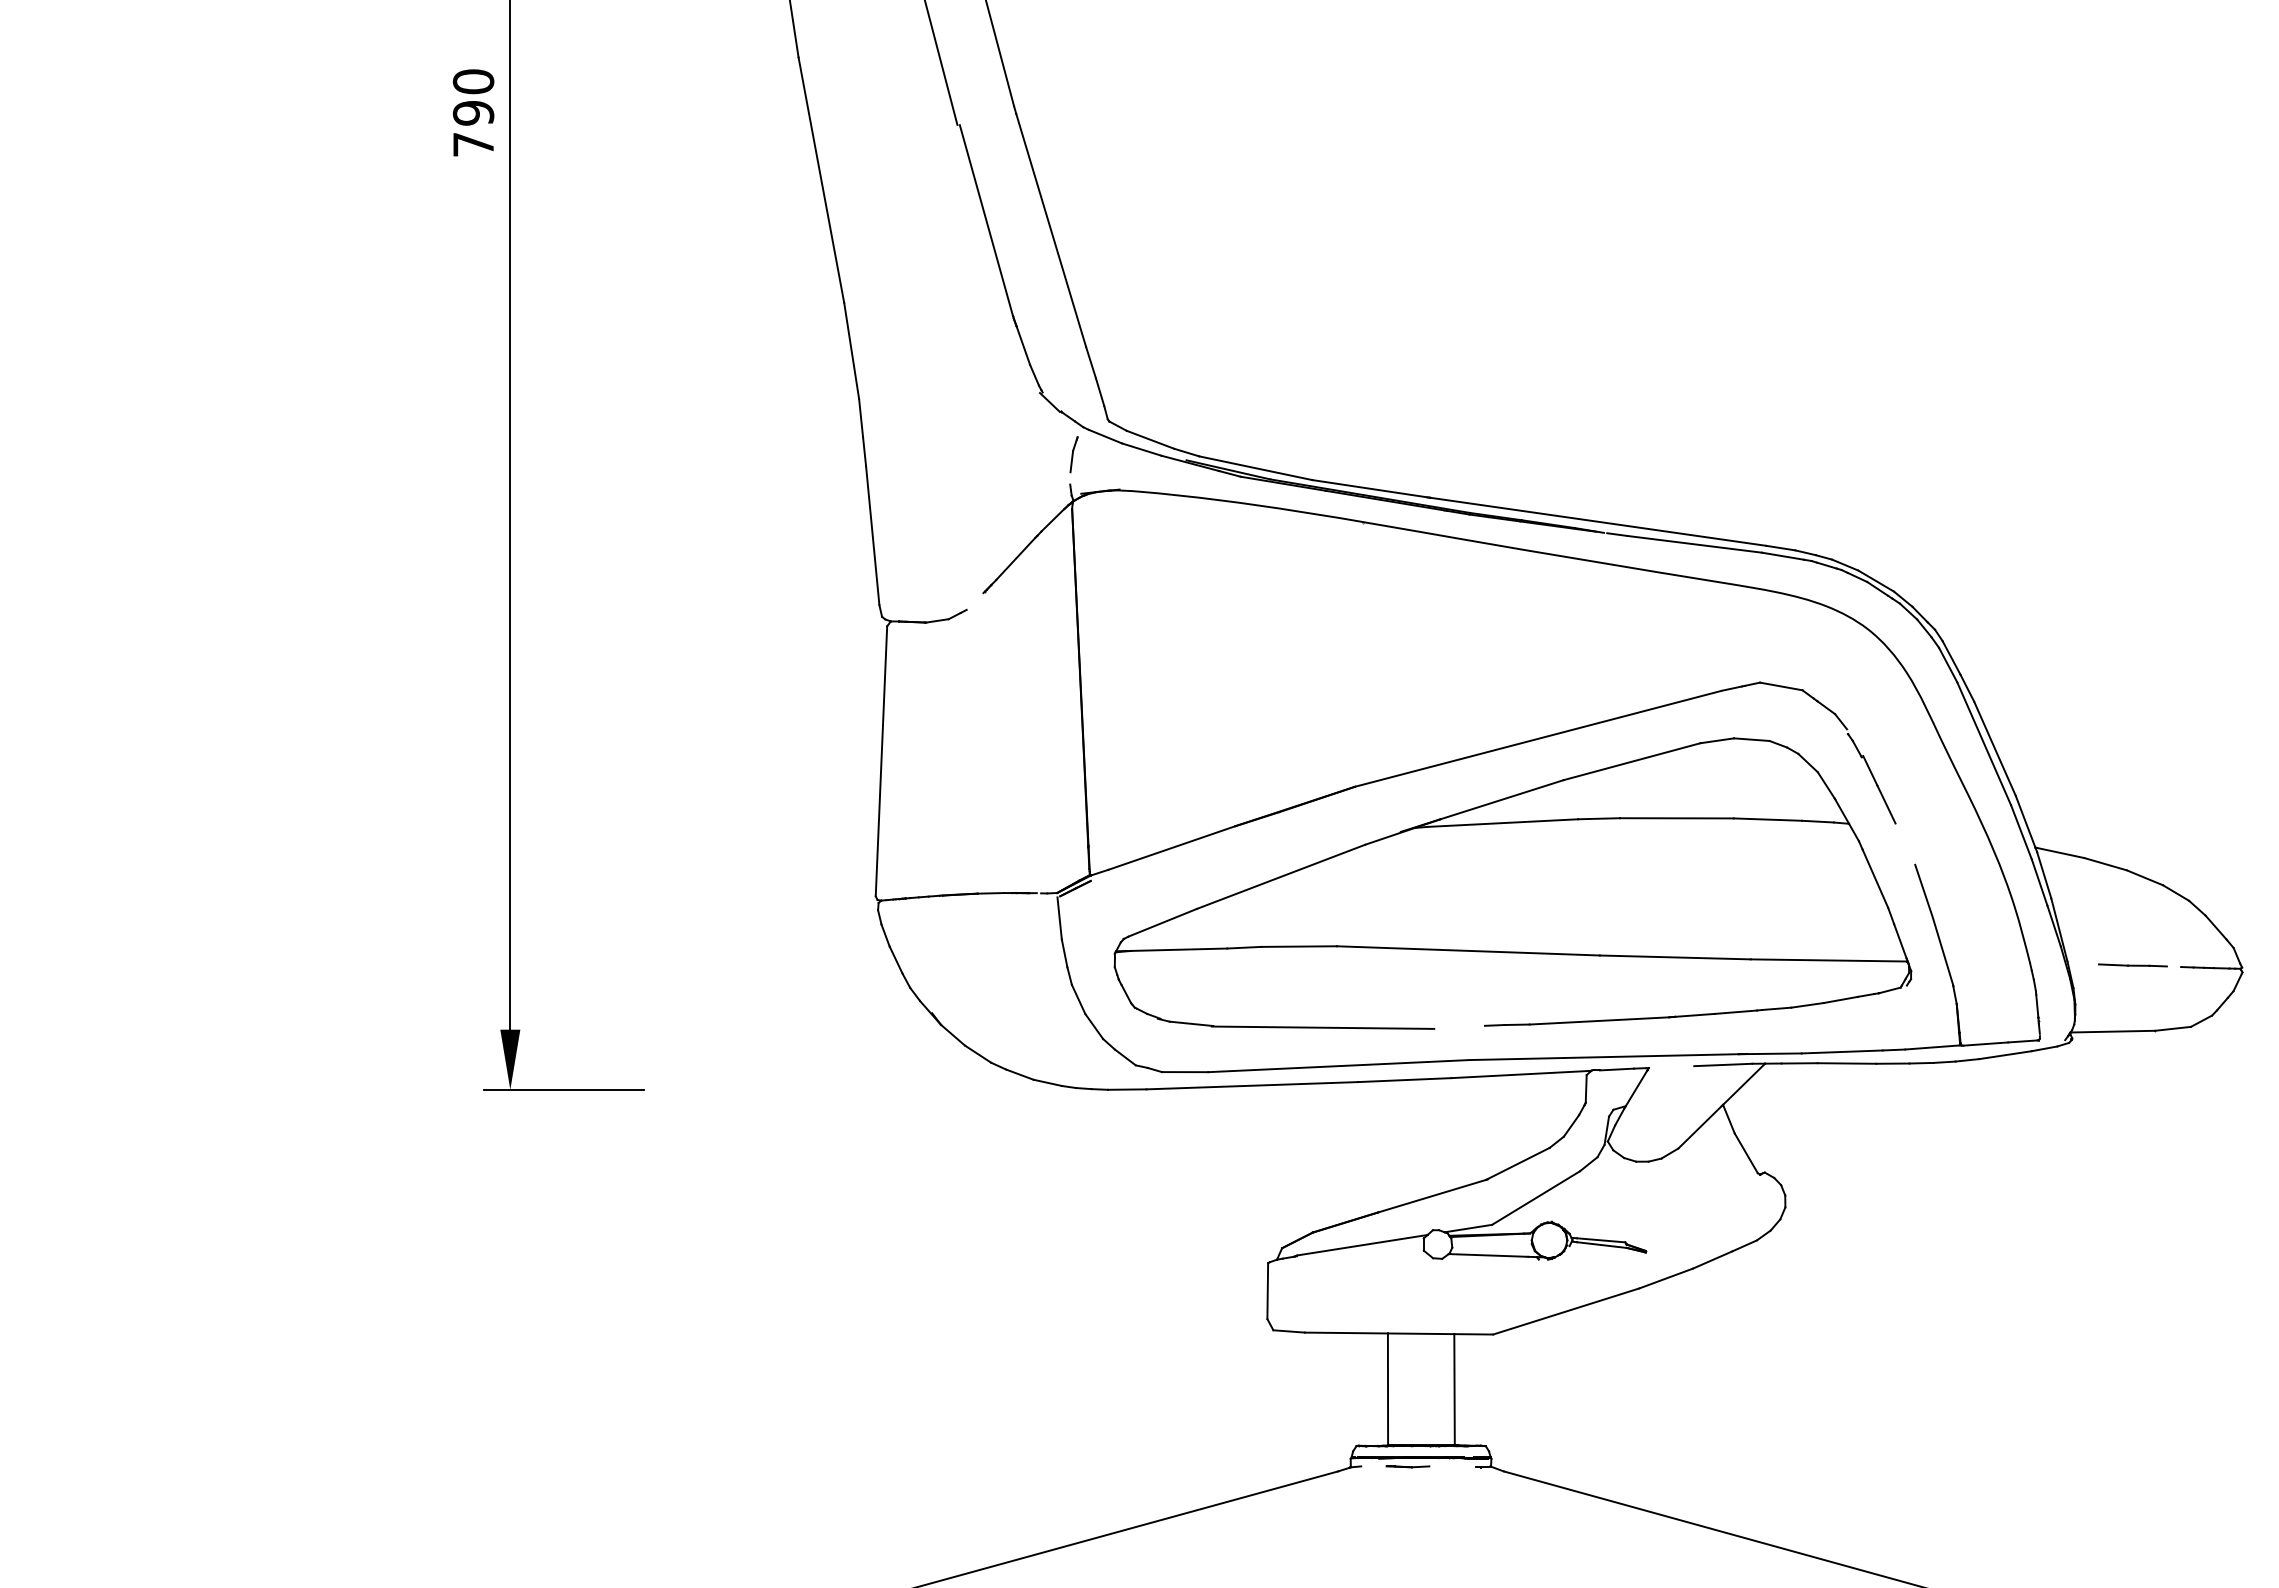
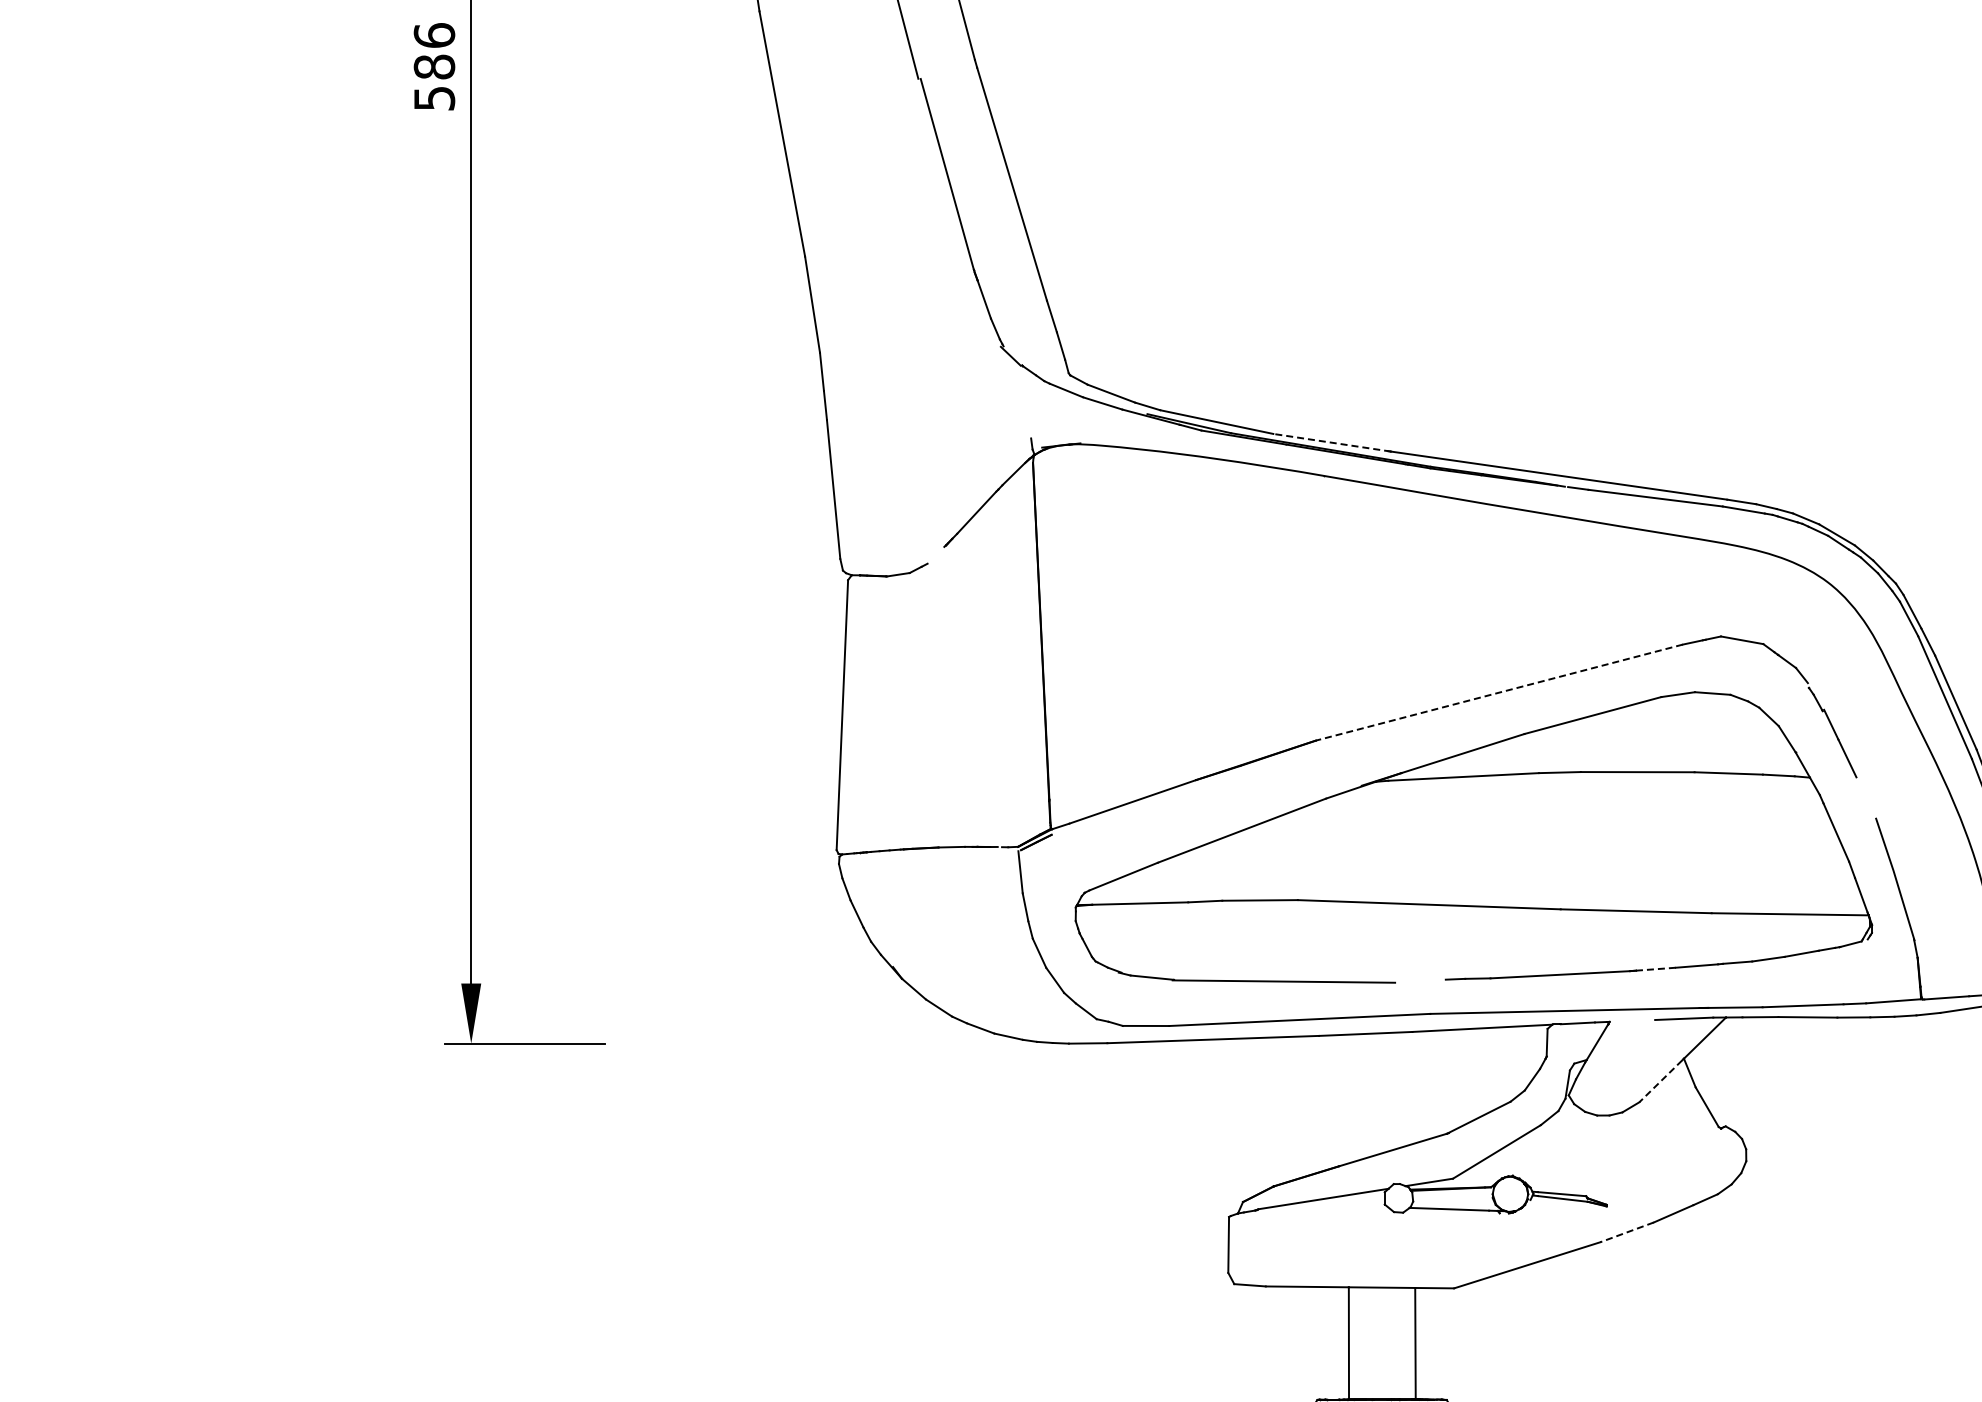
text: (473, 112) -> (434, 66), 790 -> 586
part: (1073, 454) -> (1034, 408), removed
line: (1371, 488) -> (1332, 442), solid -> dashed
line: (1538, 738) -> (1499, 692), solid -> dashed
line: (1695, 1015) -> (1656, 969), solid -> dashed
line: (1699, 1127) -> (1660, 1081), solid -> dashed
line: (1666, 1278) -> (1627, 1232), solid -> dashed

